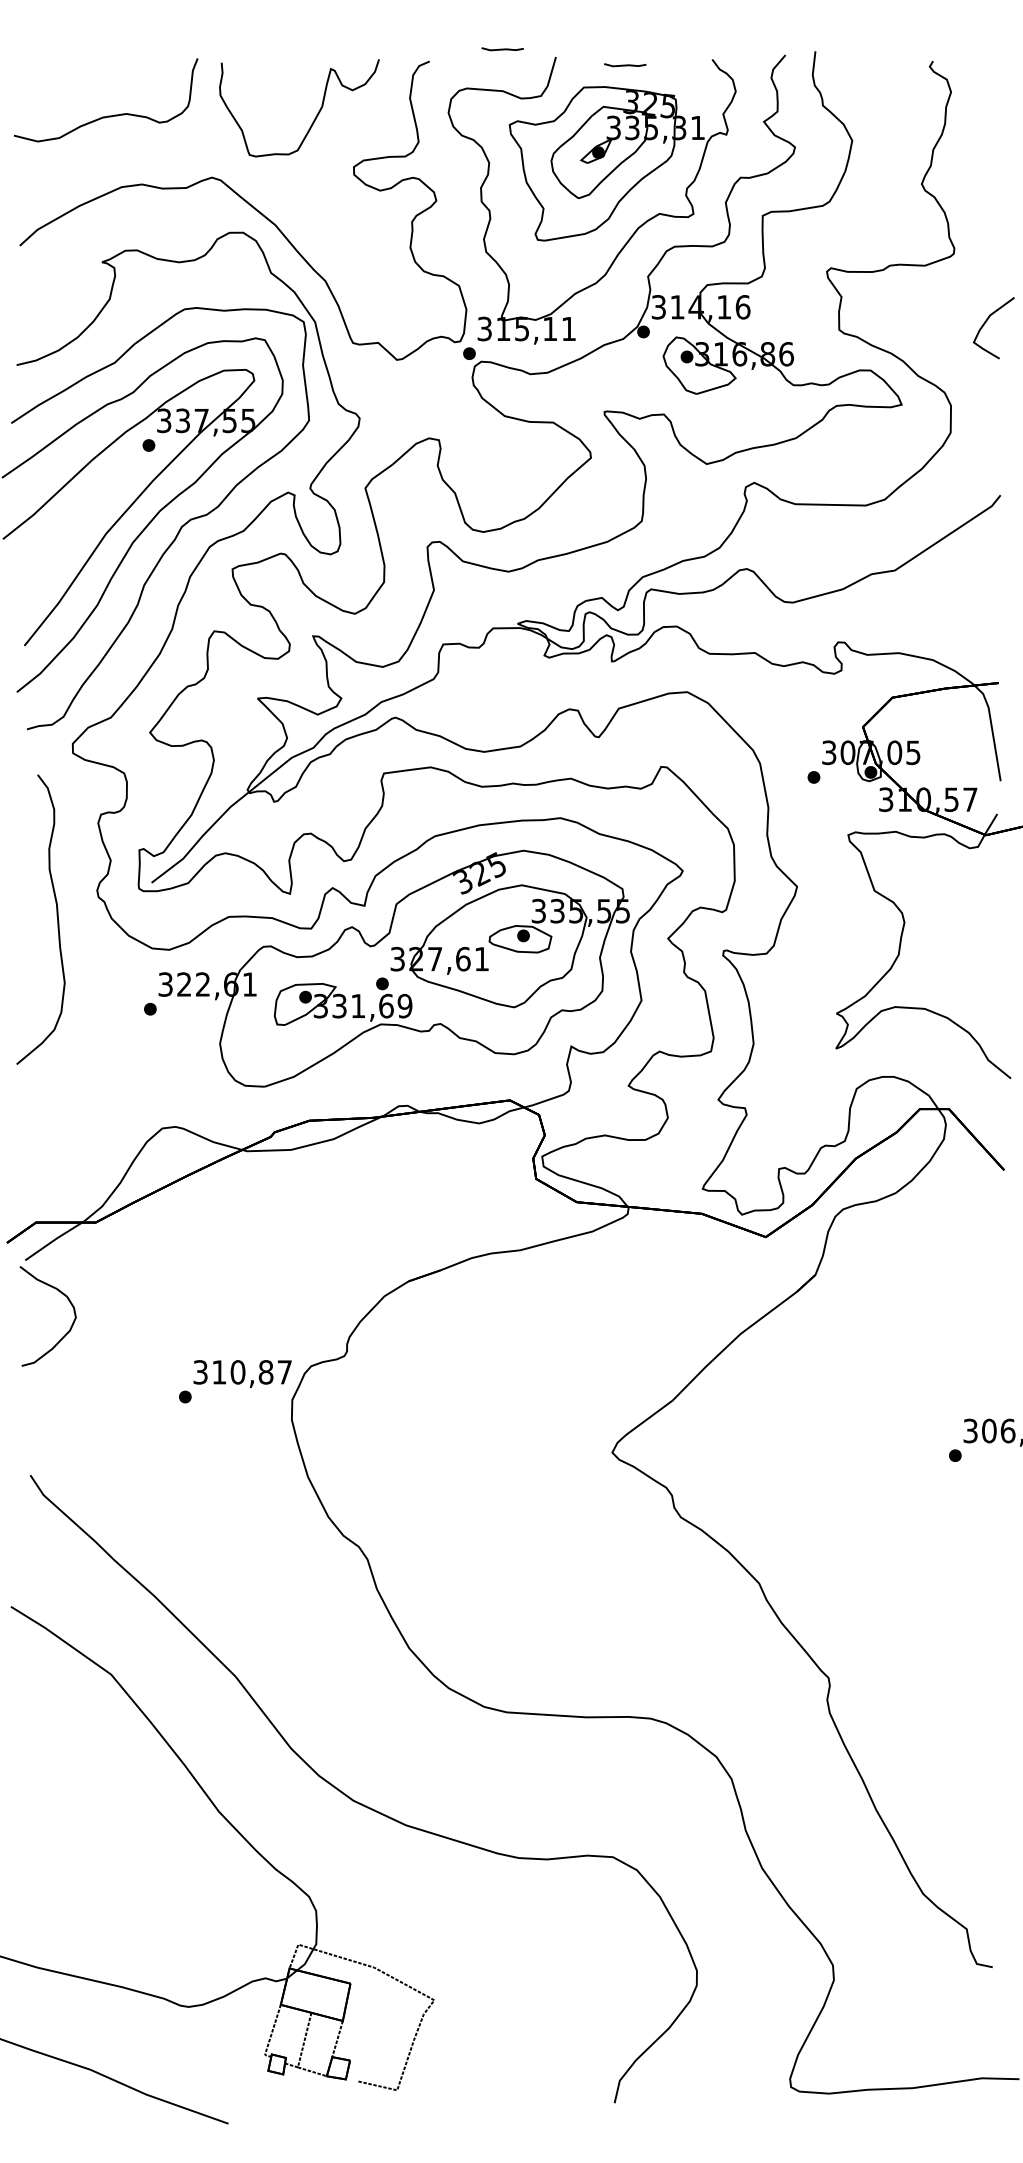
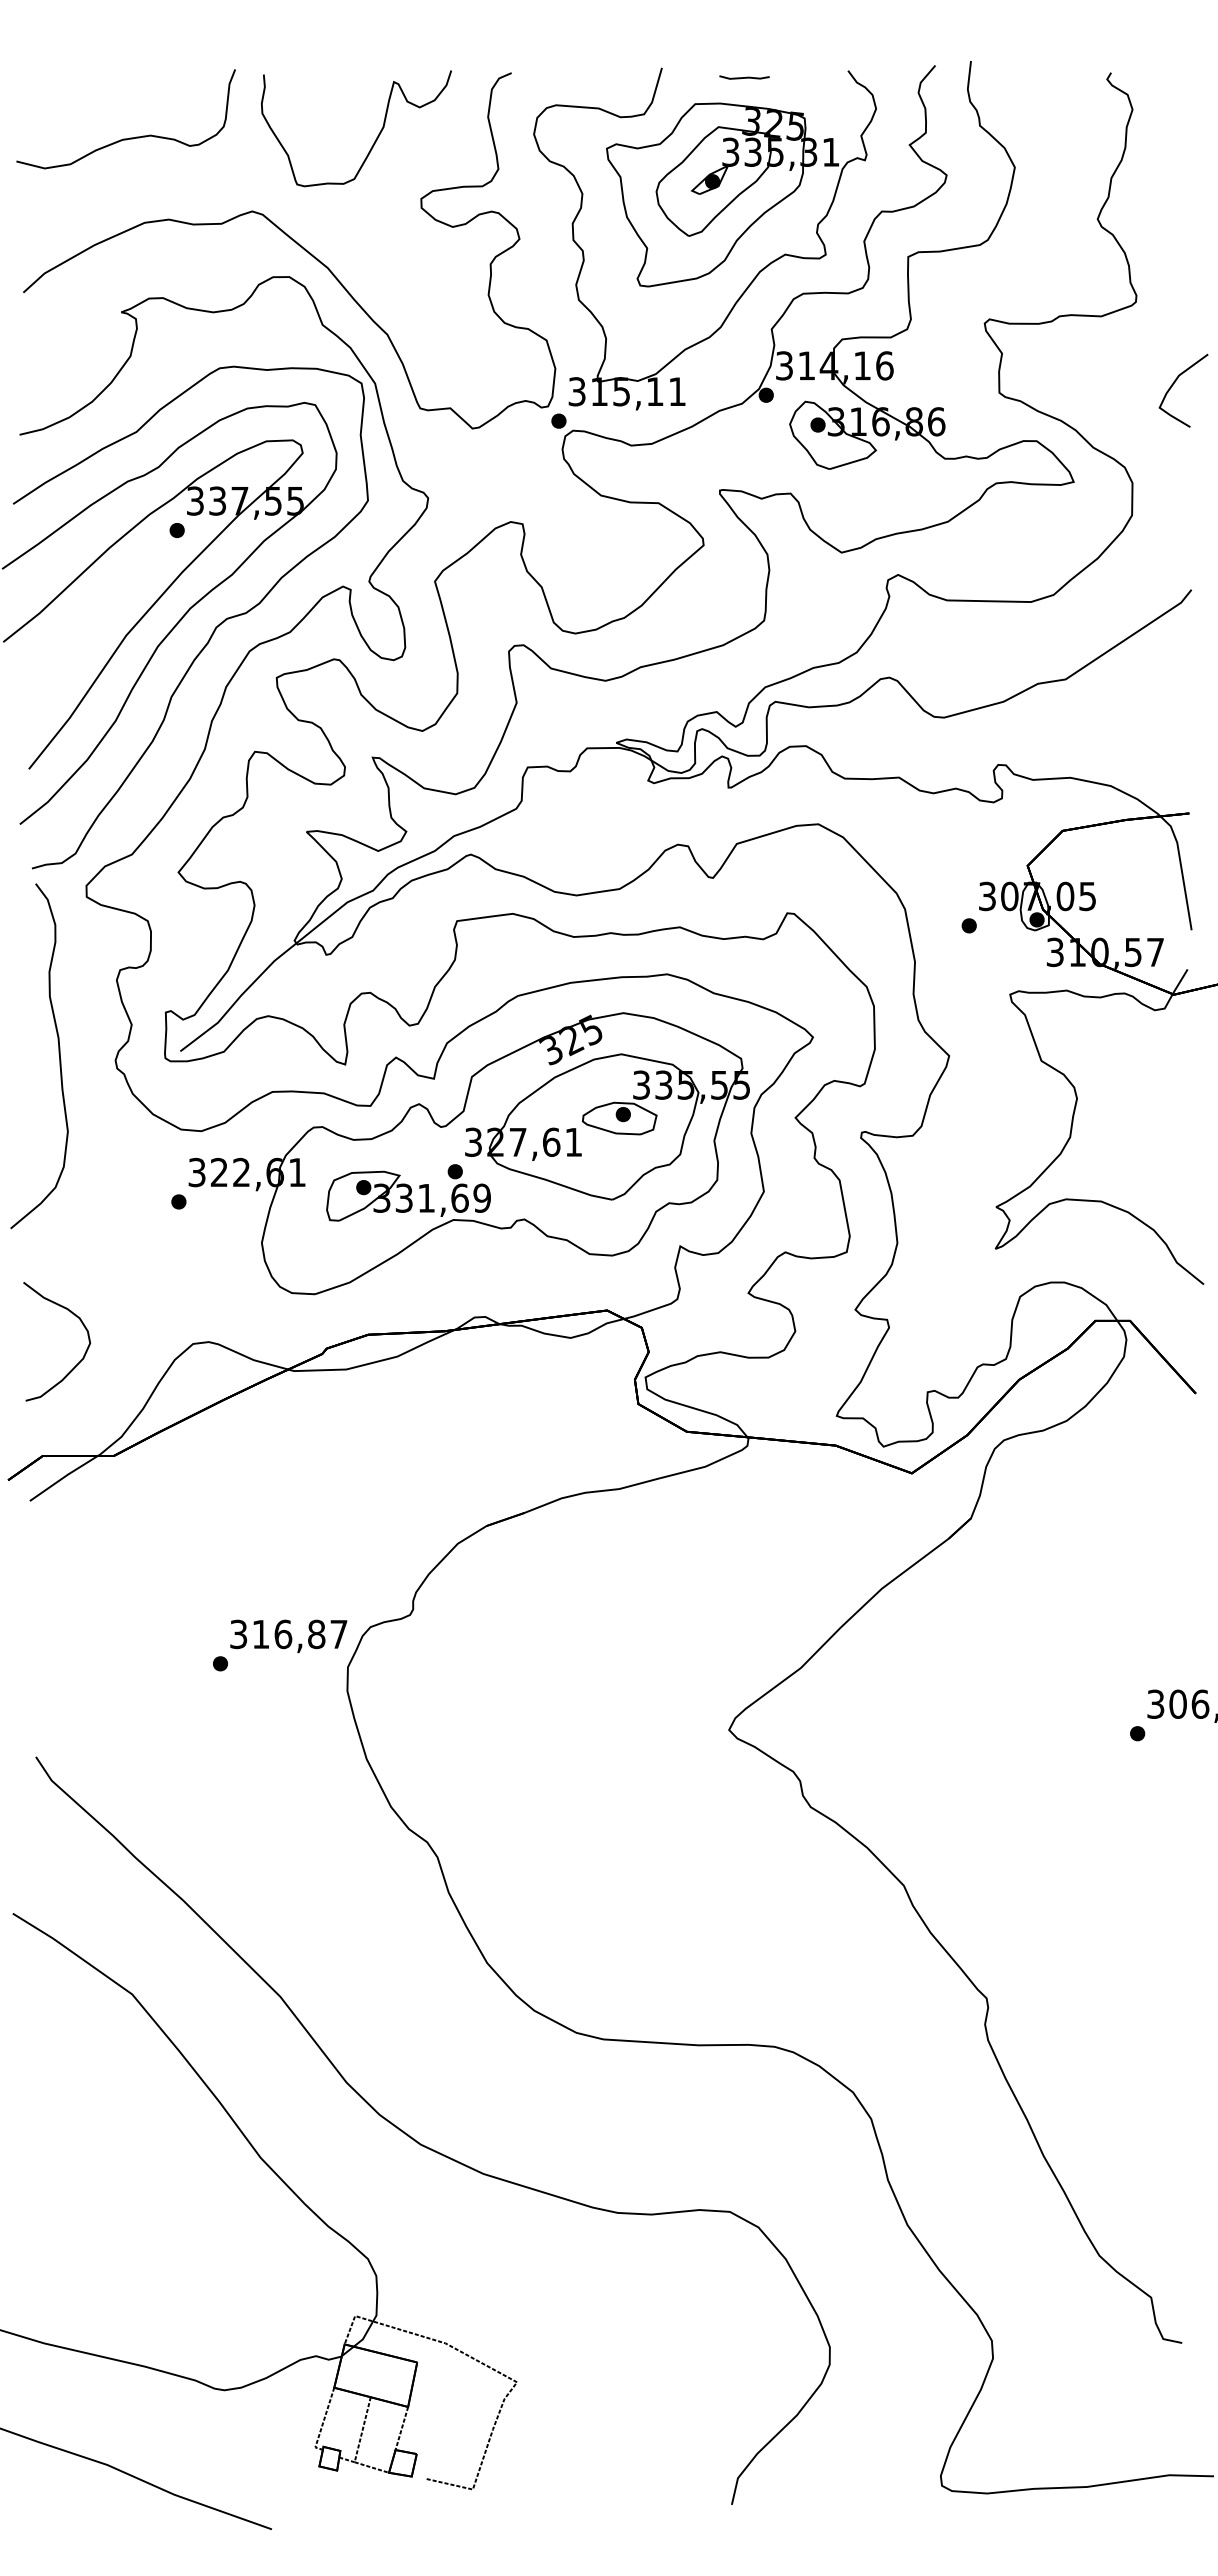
line: (502, 49) -> (598, 58), removed
curve: (56, 918) -> (58, 1054), moved
curve: (70, 1327) -> (83, 1355), moved
text: (238, 1371) -> (283, 1633), 310,87 -> 316,87

